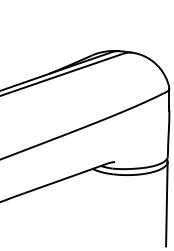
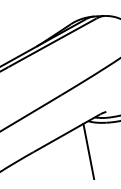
line: (86, 203) -> (88, 151), added

